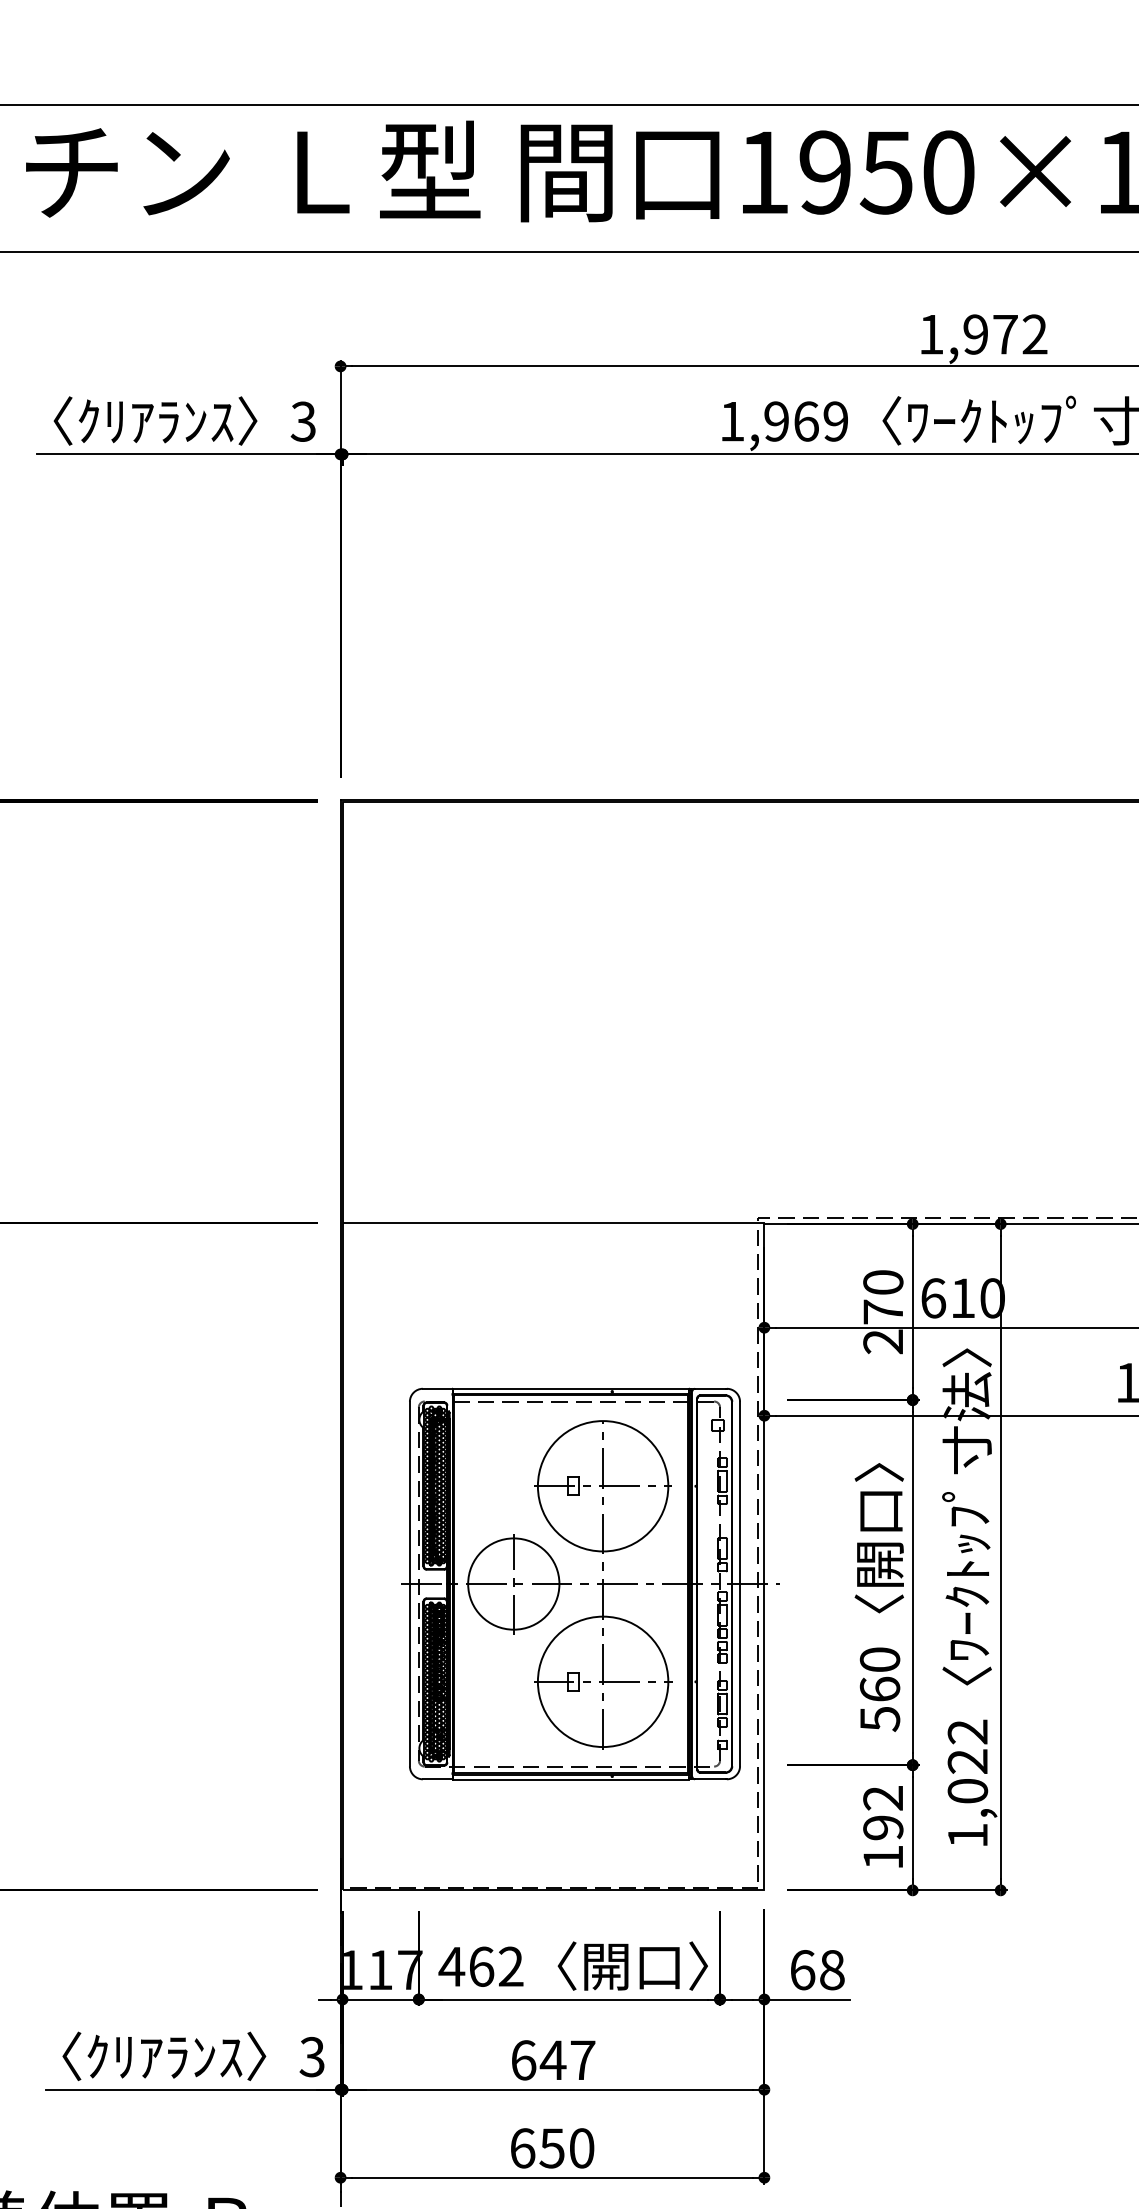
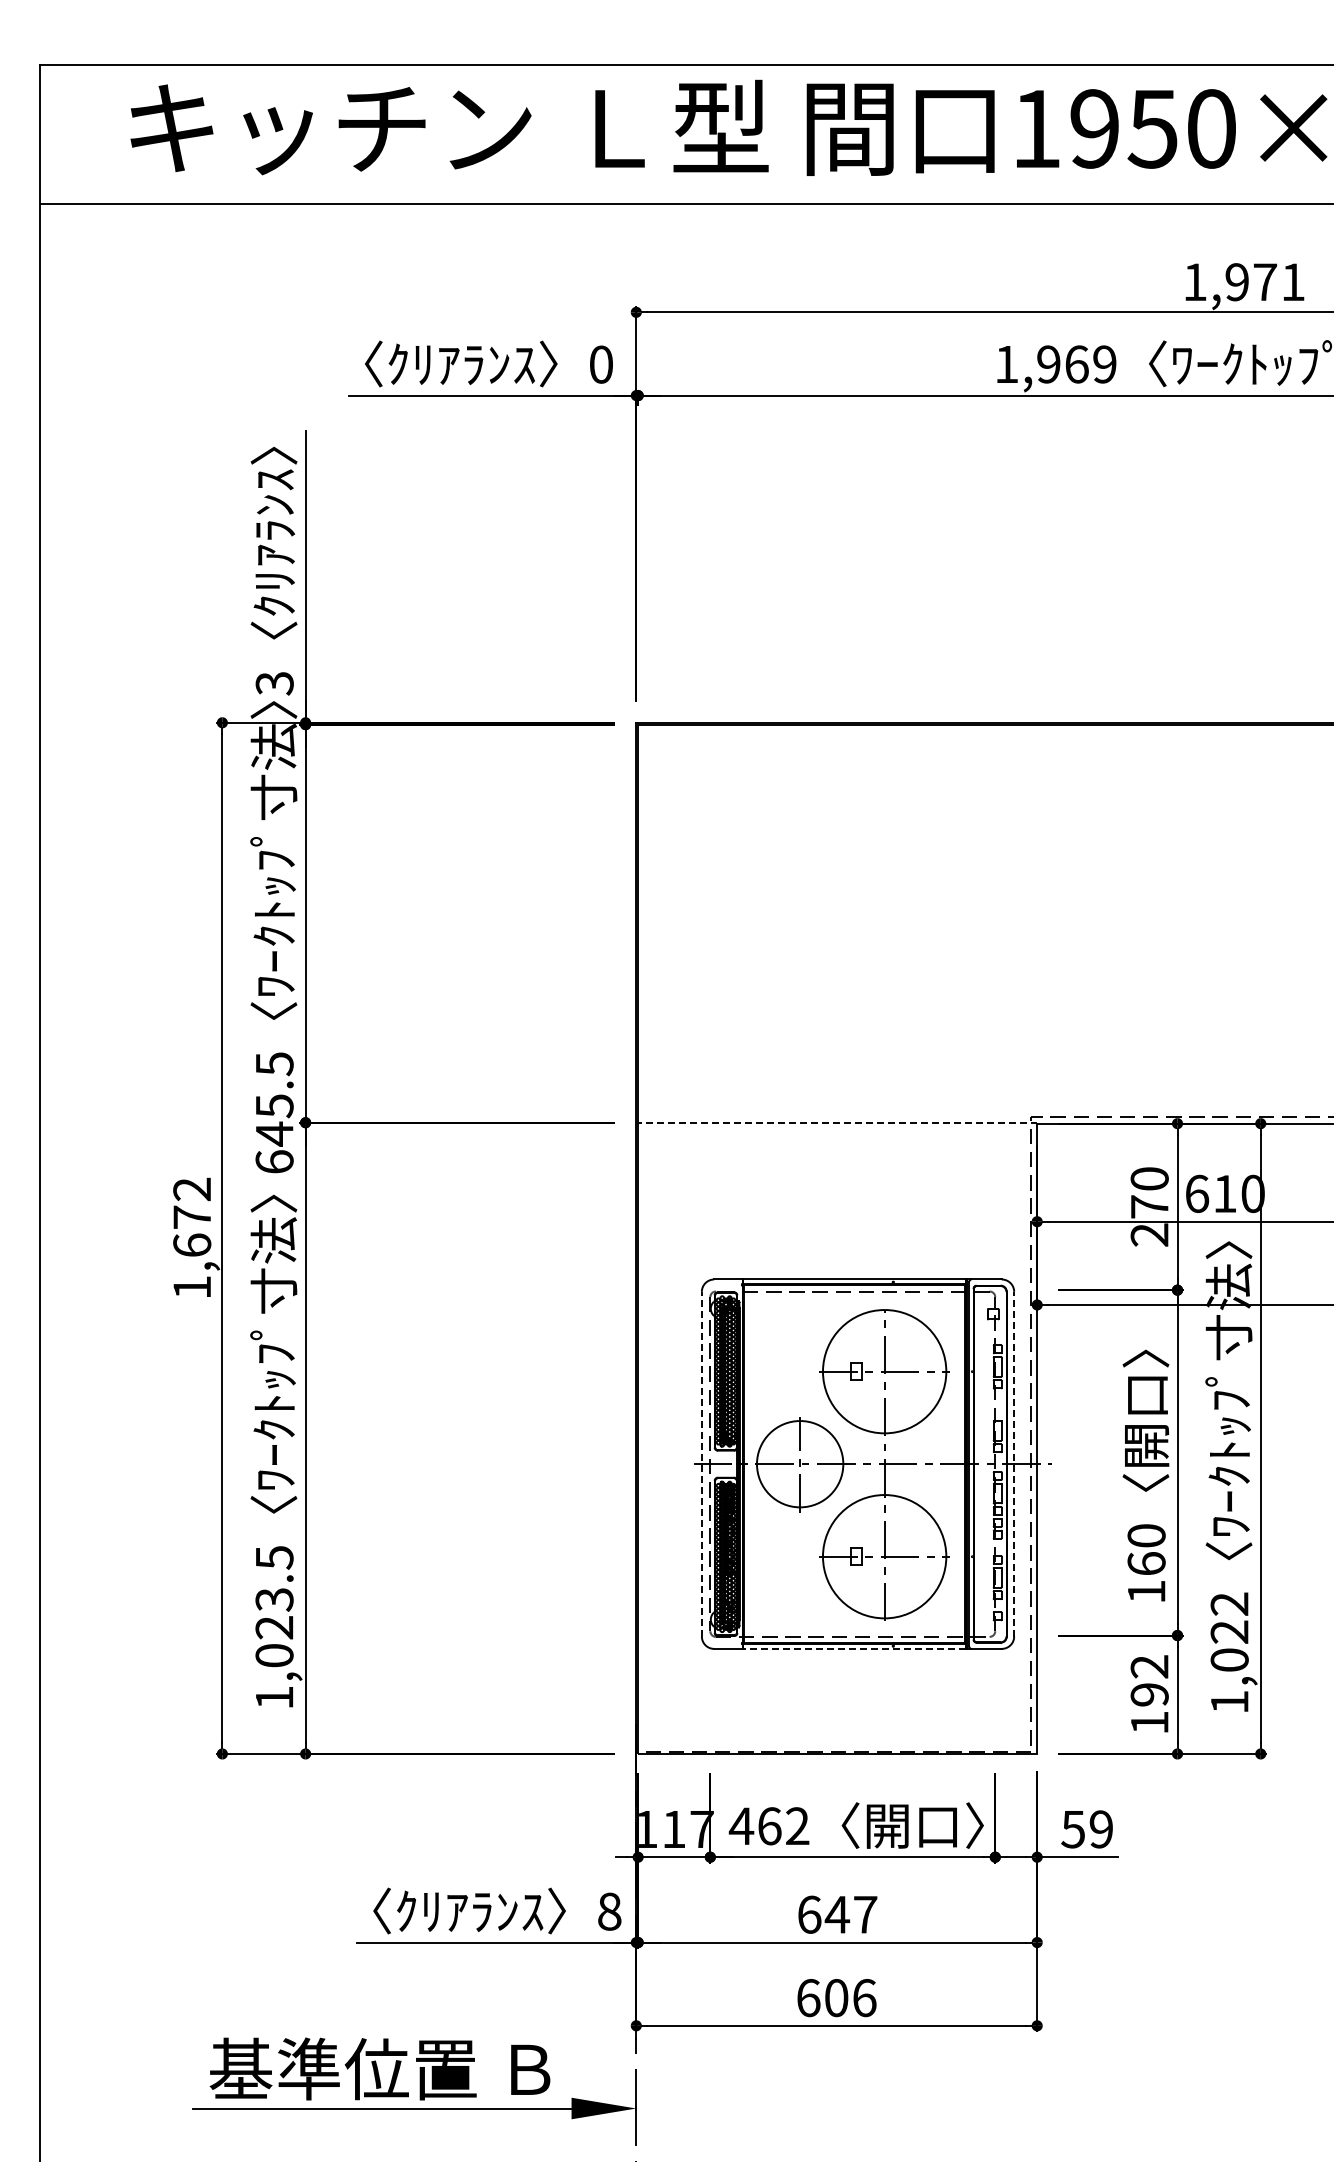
text: (1034, 333) -> (1292, 281), 1,972 -> 1,971
text: (302, 421) -> (600, 364), 3 -> 0
line: (554, 1222) -> (838, 1122), solid -> dashed
line: (409, 1583) -> (701, 1463), solid -> dashed
line: (740, 1583) -> (1014, 1463), solid -> dashed
text: (879, 1719) -> (1146, 1592), 560 -> 160
line: (570, 1779) -> (853, 1649), solid -> dashed
text: (817, 1970) -> (1087, 1829), 68 -> 59
text: (312, 2056) -> (609, 1911), 3 -> 8
text: (567, 2148) -> (850, 1998), 650 -> 606

